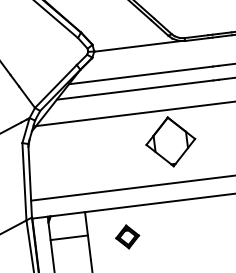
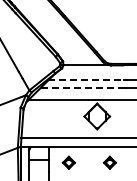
line: (141, 75) -> (86, 80), solid -> dashed
line: (135, 89) -> (82, 87), solid -> dashed
part: (205, 226) -> (109, 162), added

